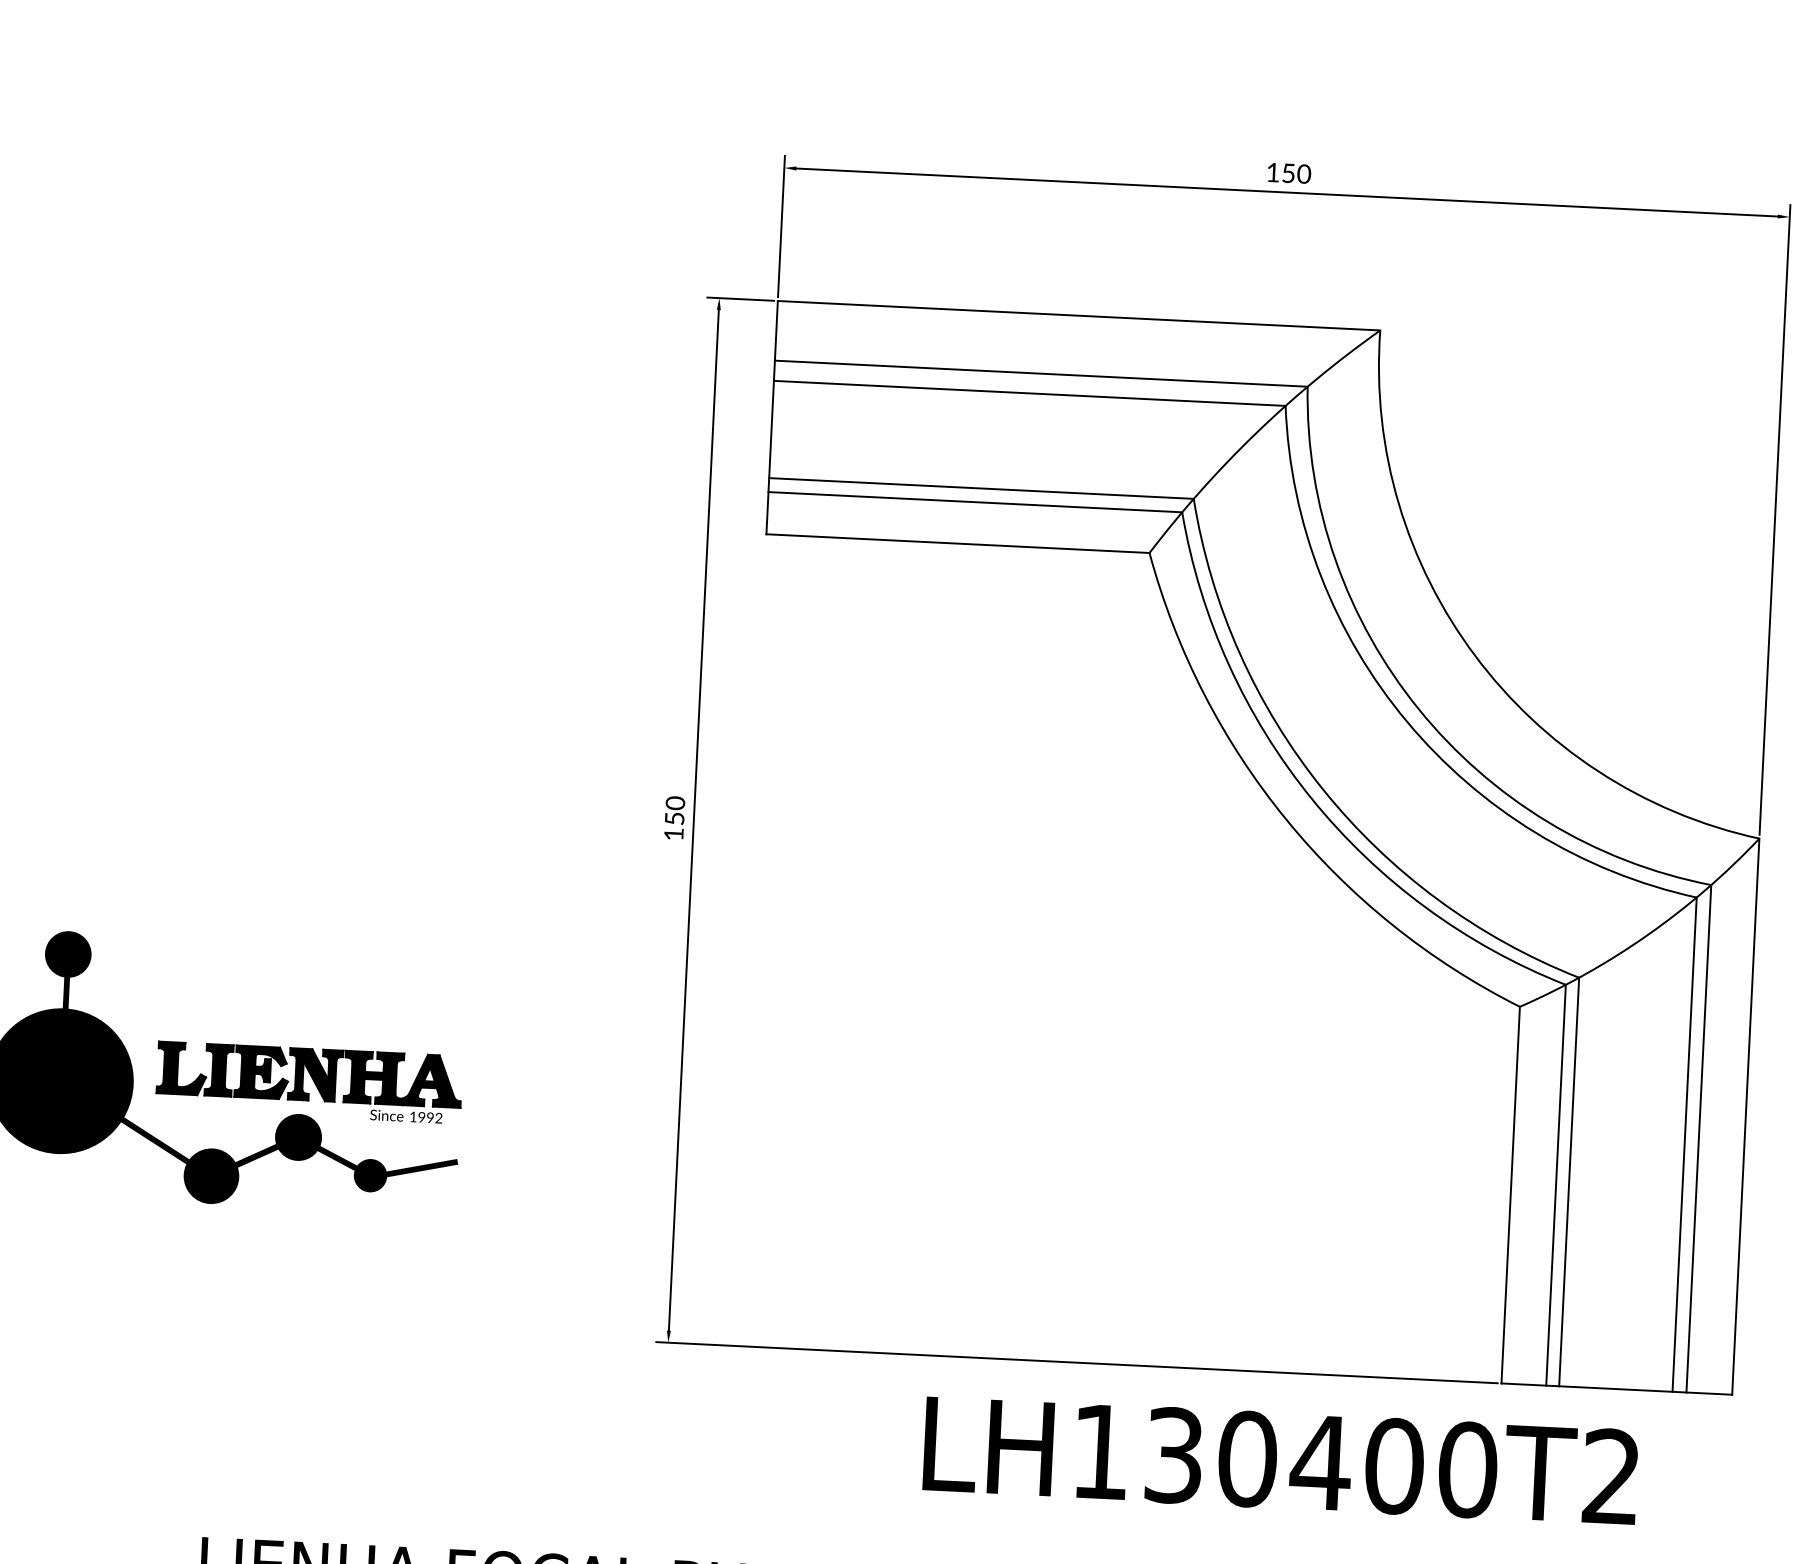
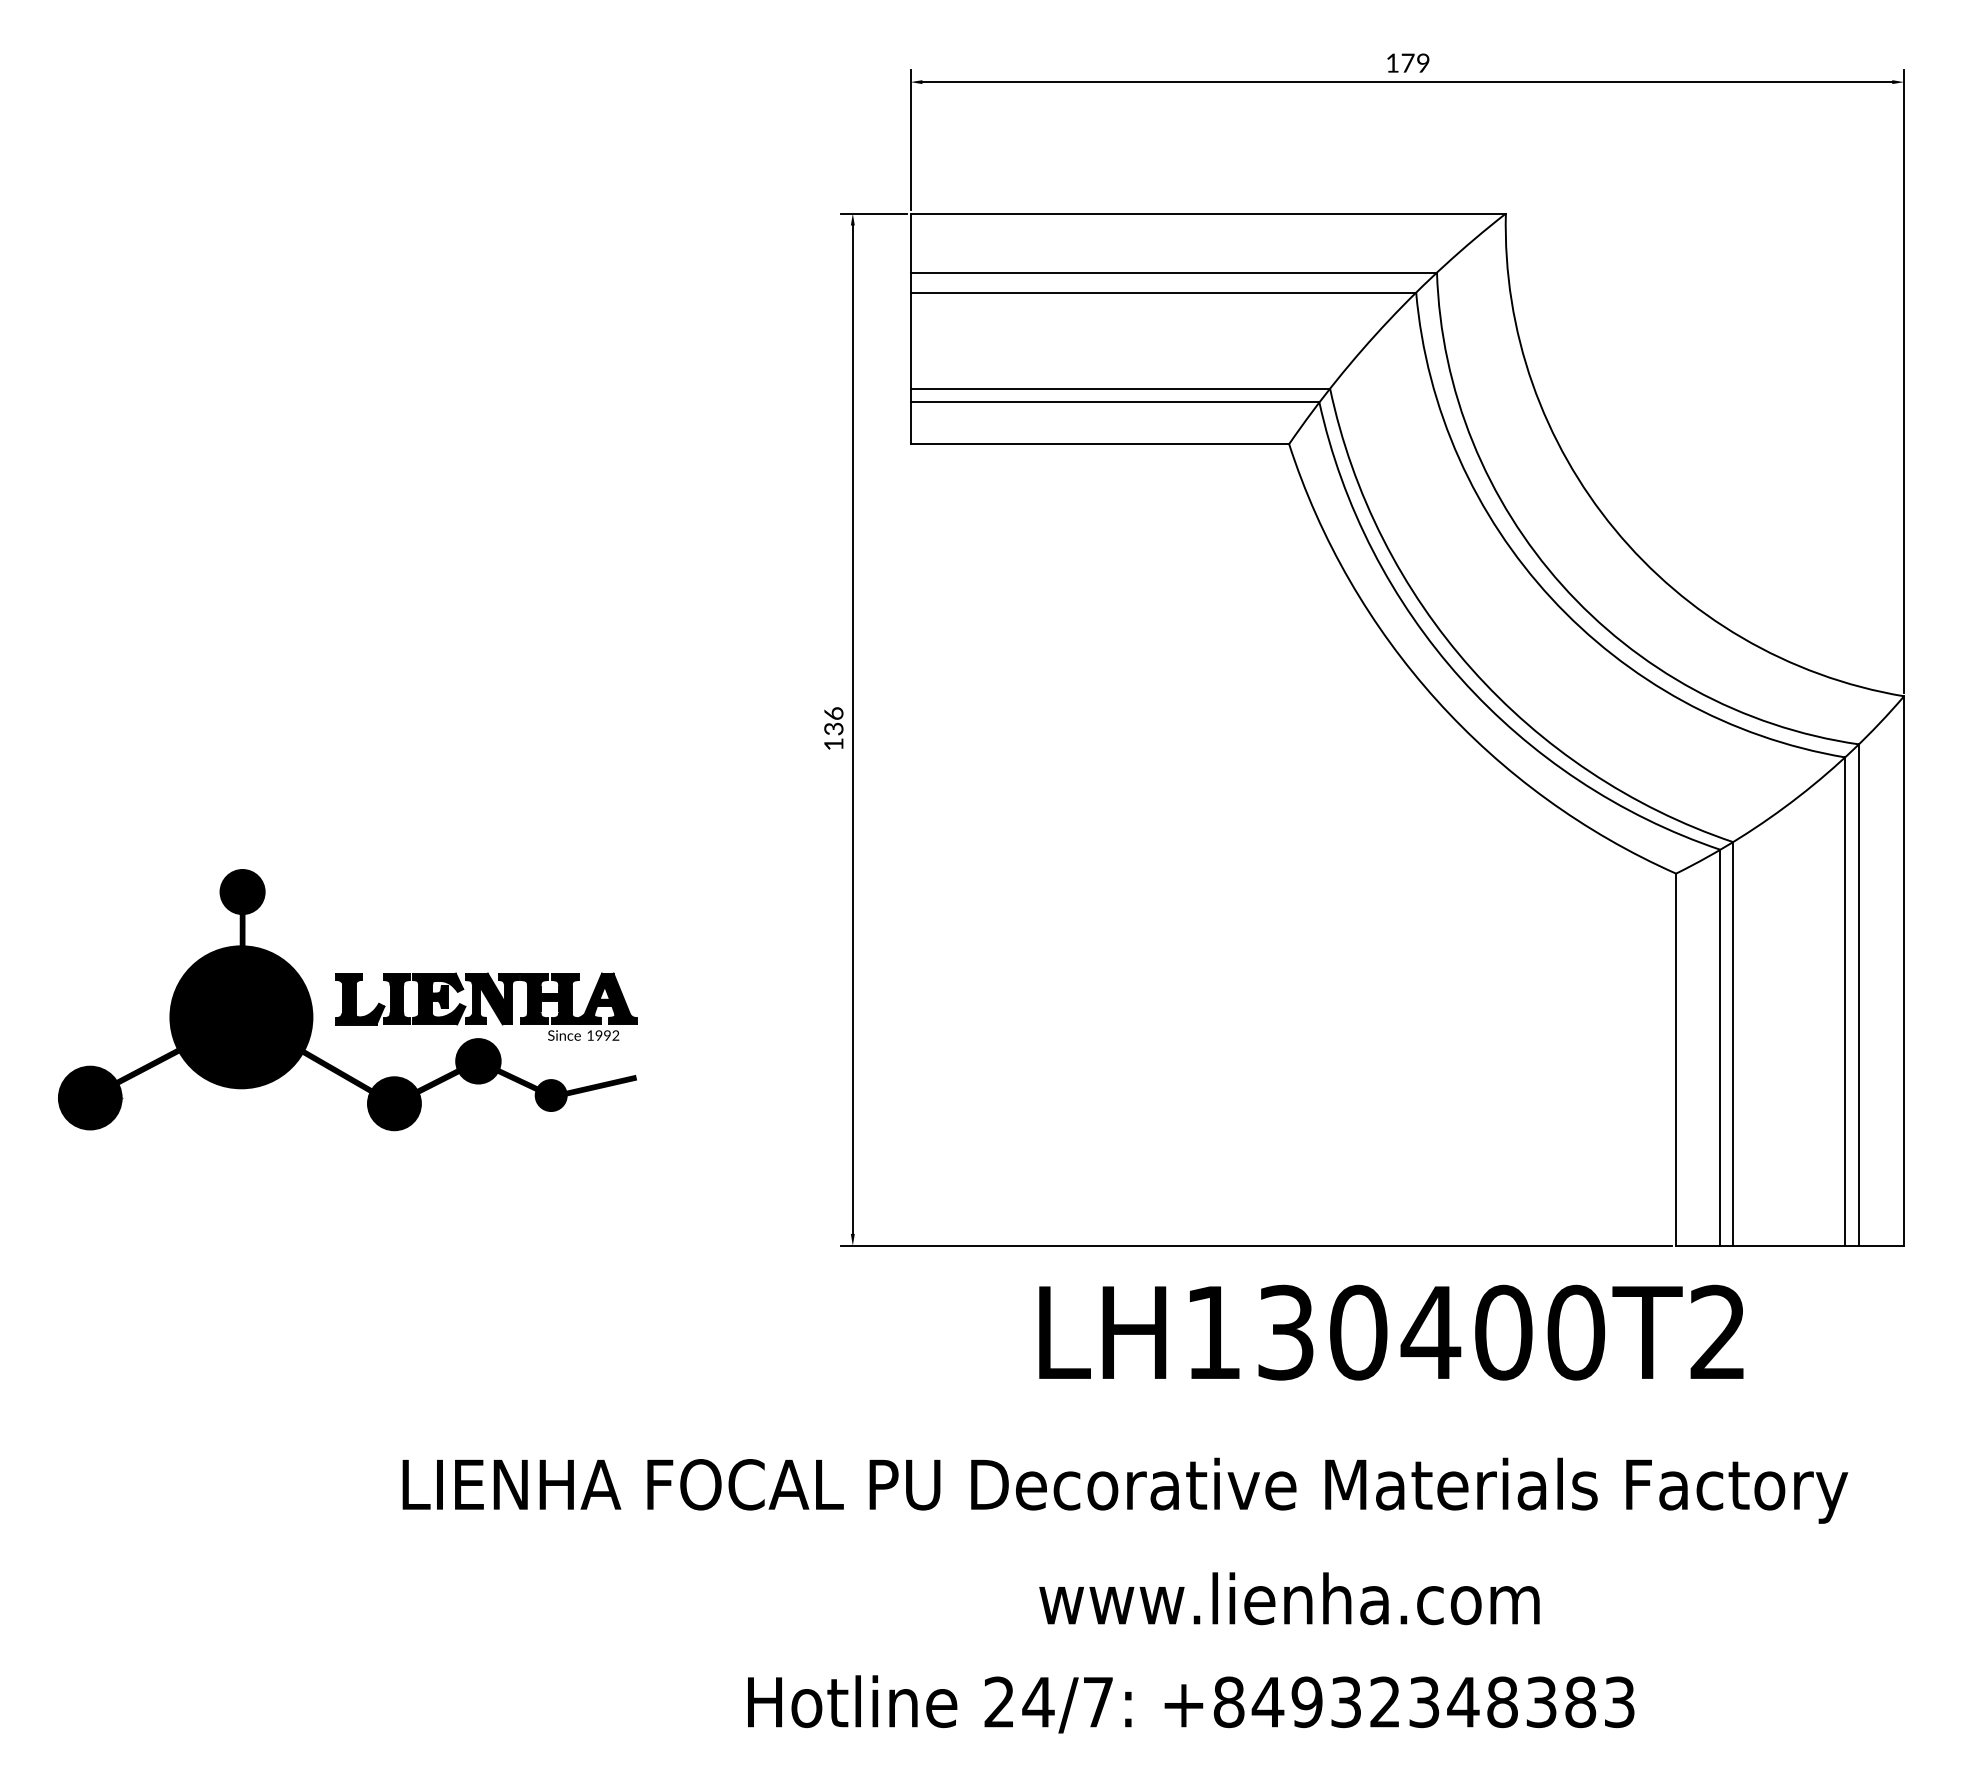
text: (1296, 173) -> (1415, 62), 150 -> 179
text: (674, 810) -> (833, 720), 150 -> 136
text: (1281, 1460) -> (1391, 1332), moved

